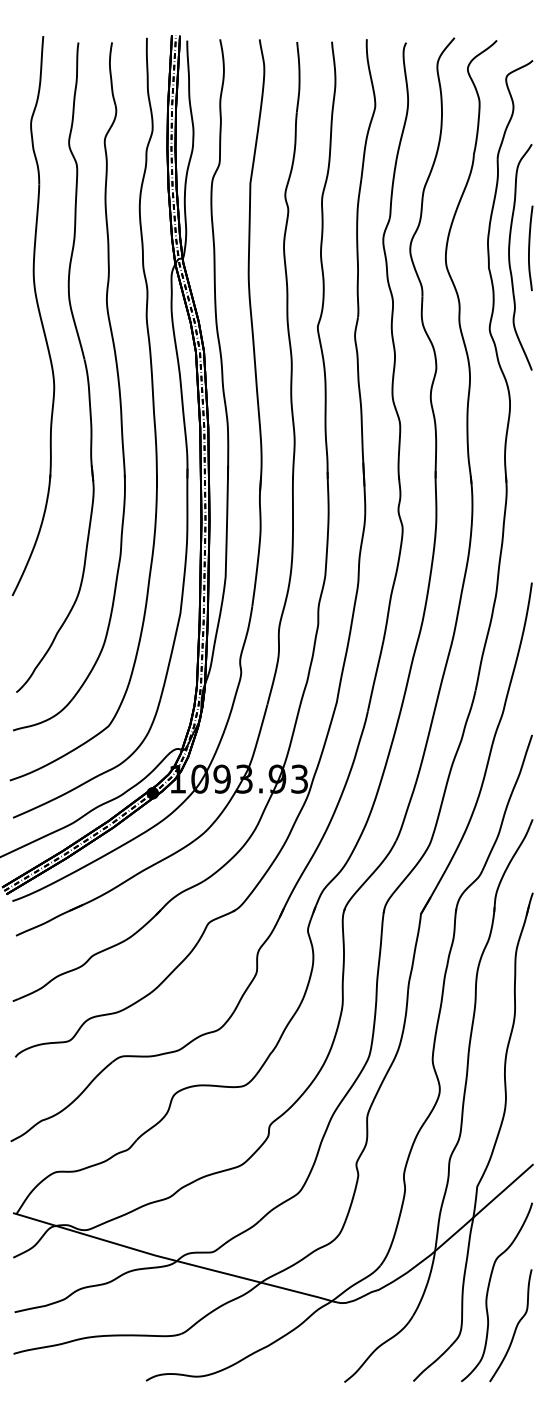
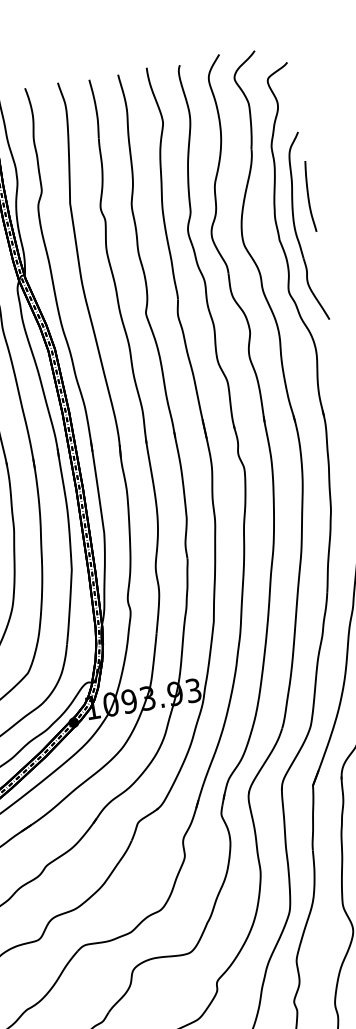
curve: (529, 248) -> (308, 196), moved

